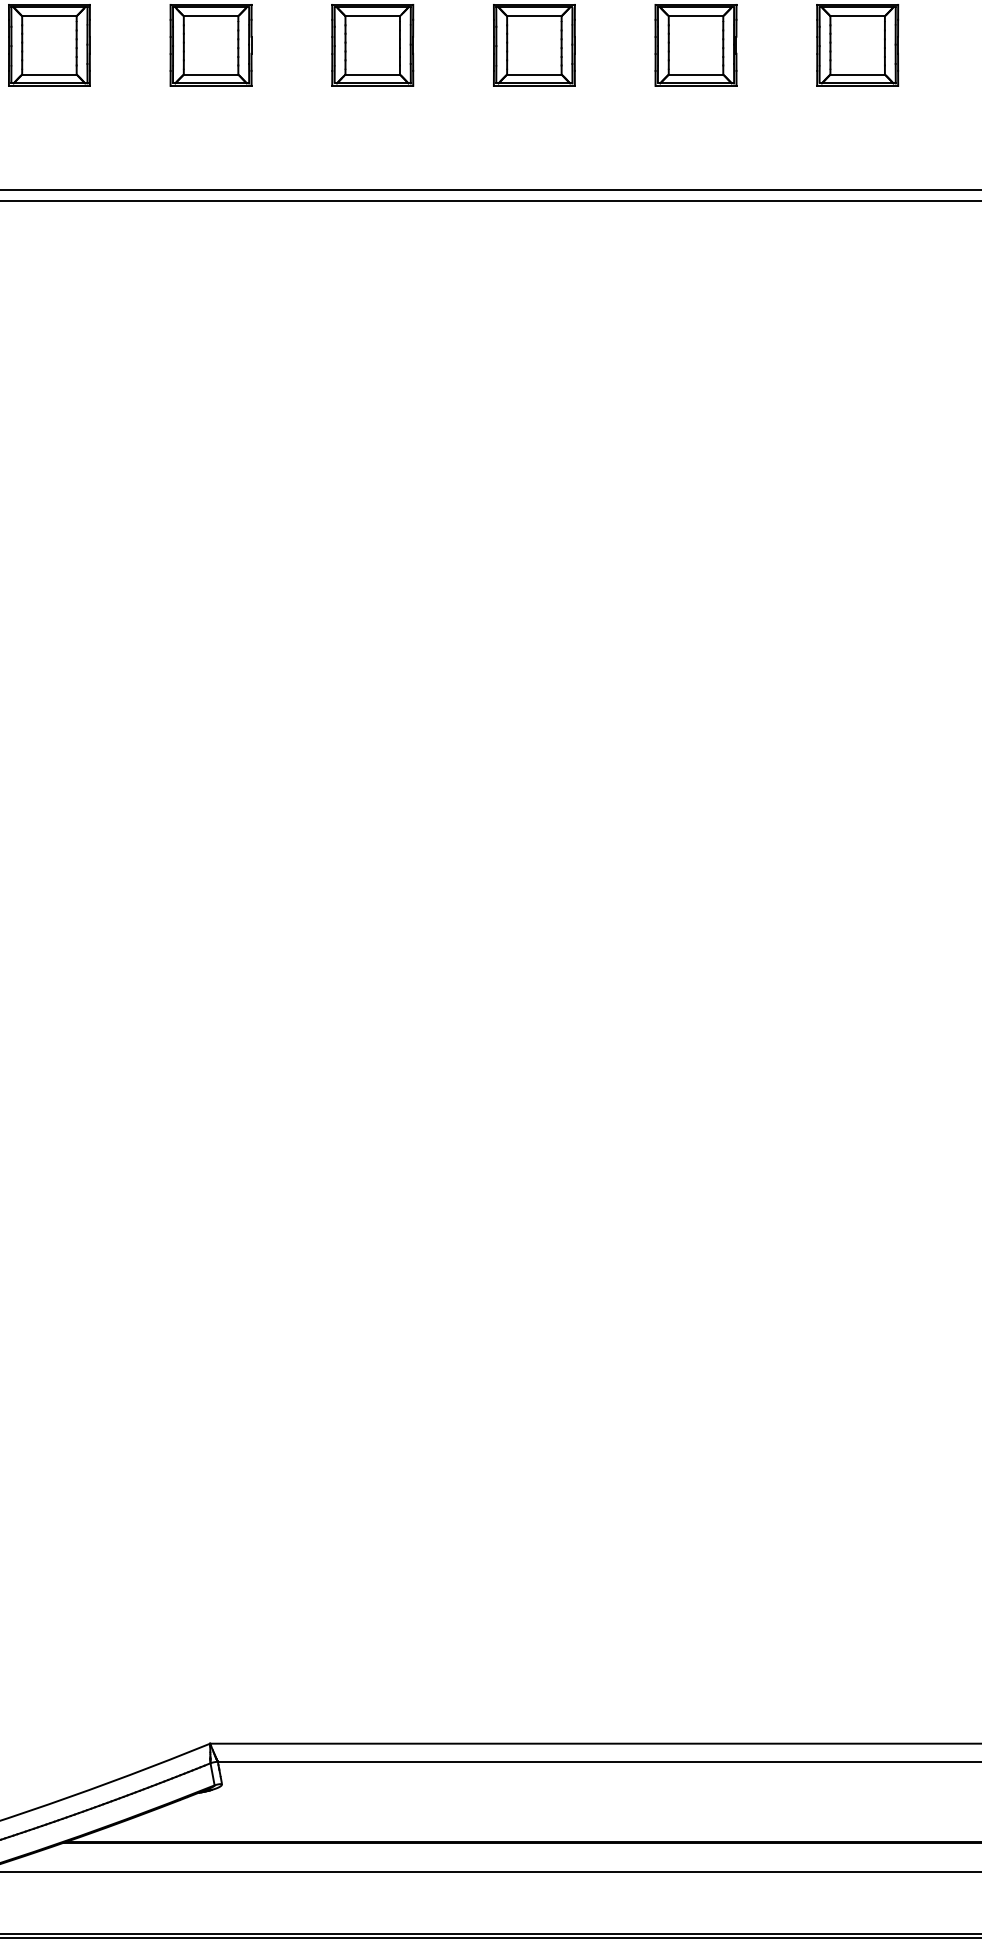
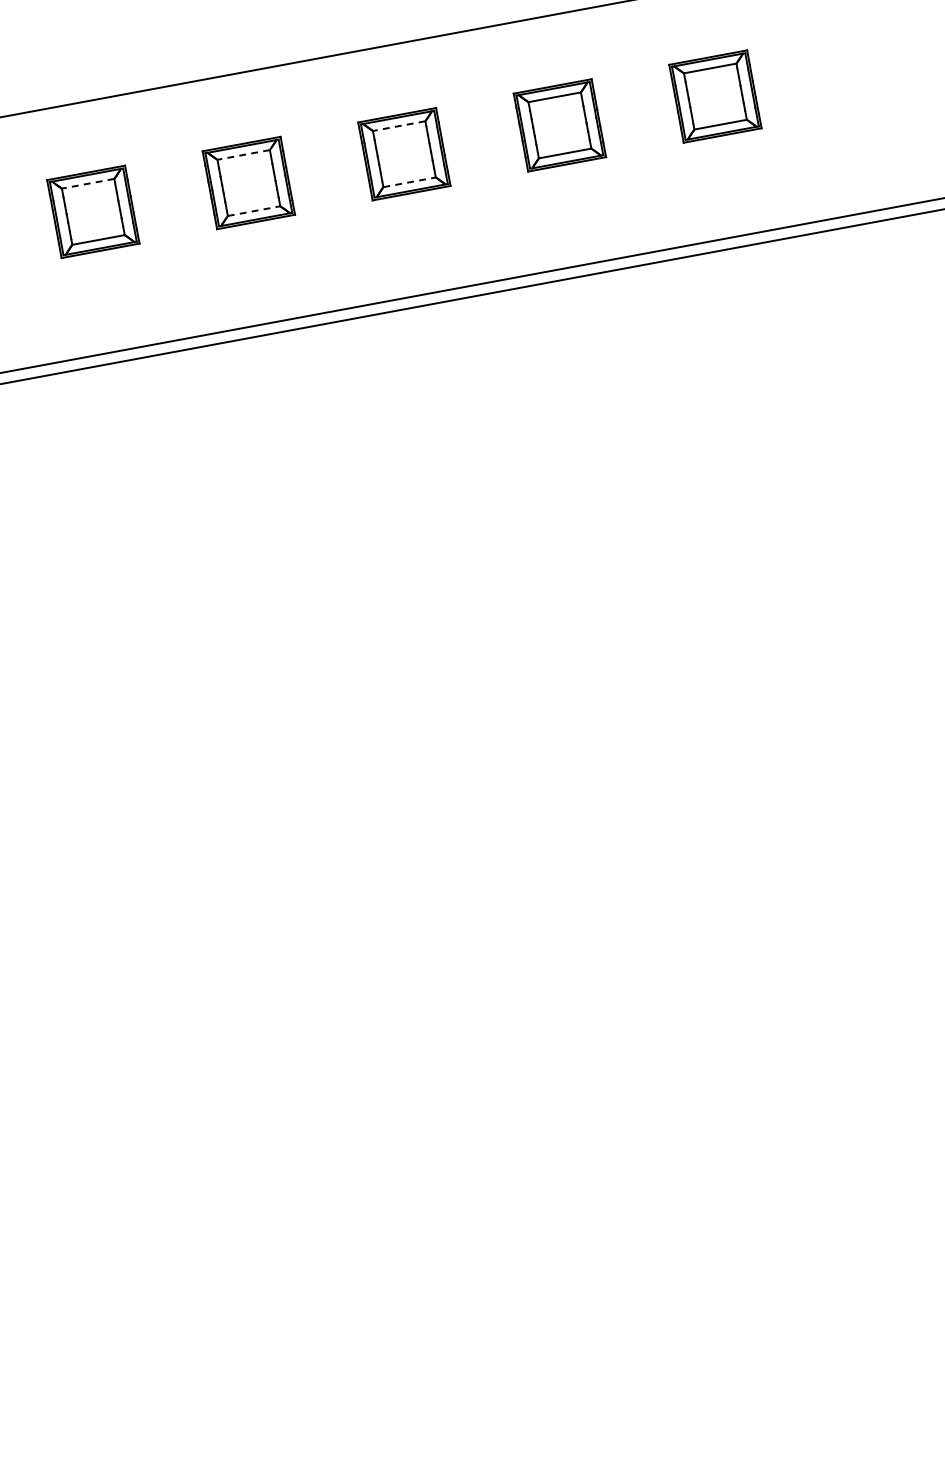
line: (210, 16) -> (87, 184), solid -> dashed
line: (372, 16) -> (243, 155), solid -> dashed
line: (533, 16) -> (398, 126), solid -> dashed
line: (373, 74) -> (254, 210), solid -> dashed
line: (534, 74) -> (409, 182), solid -> dashed

